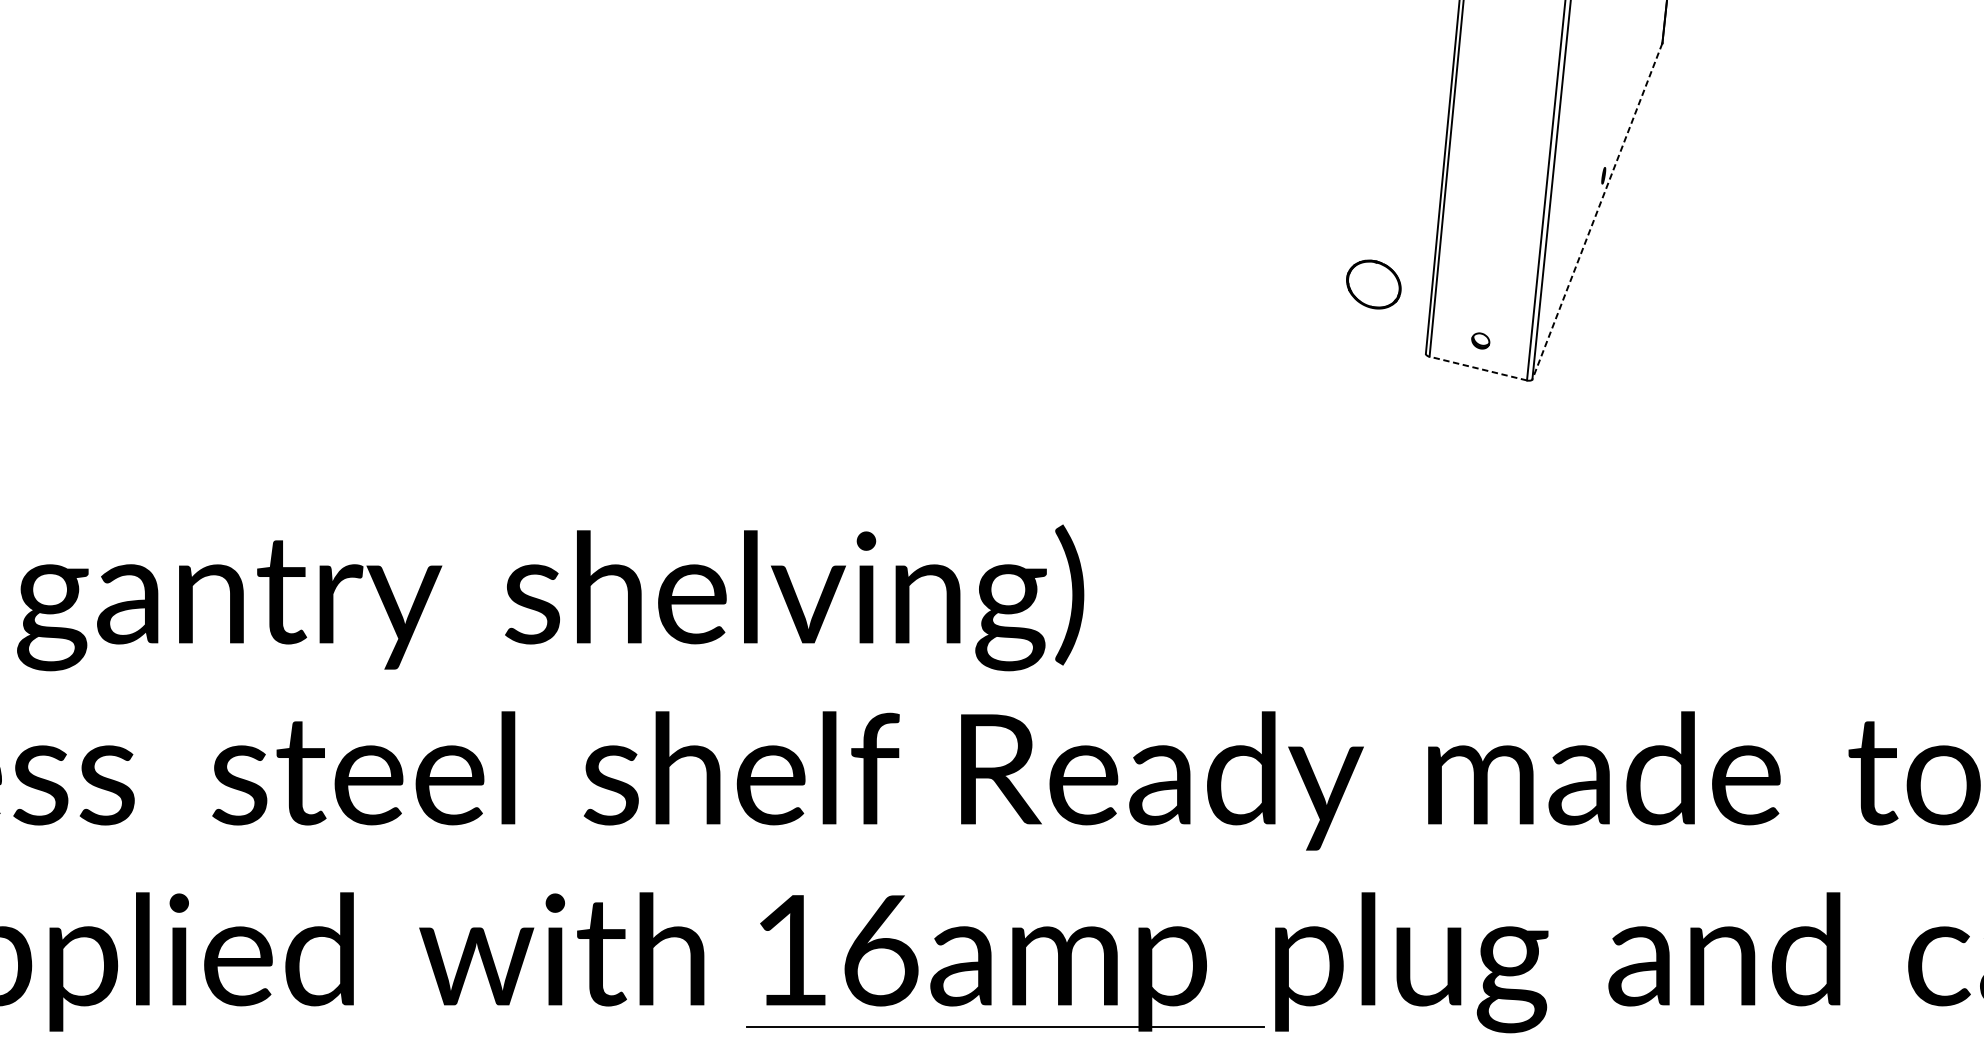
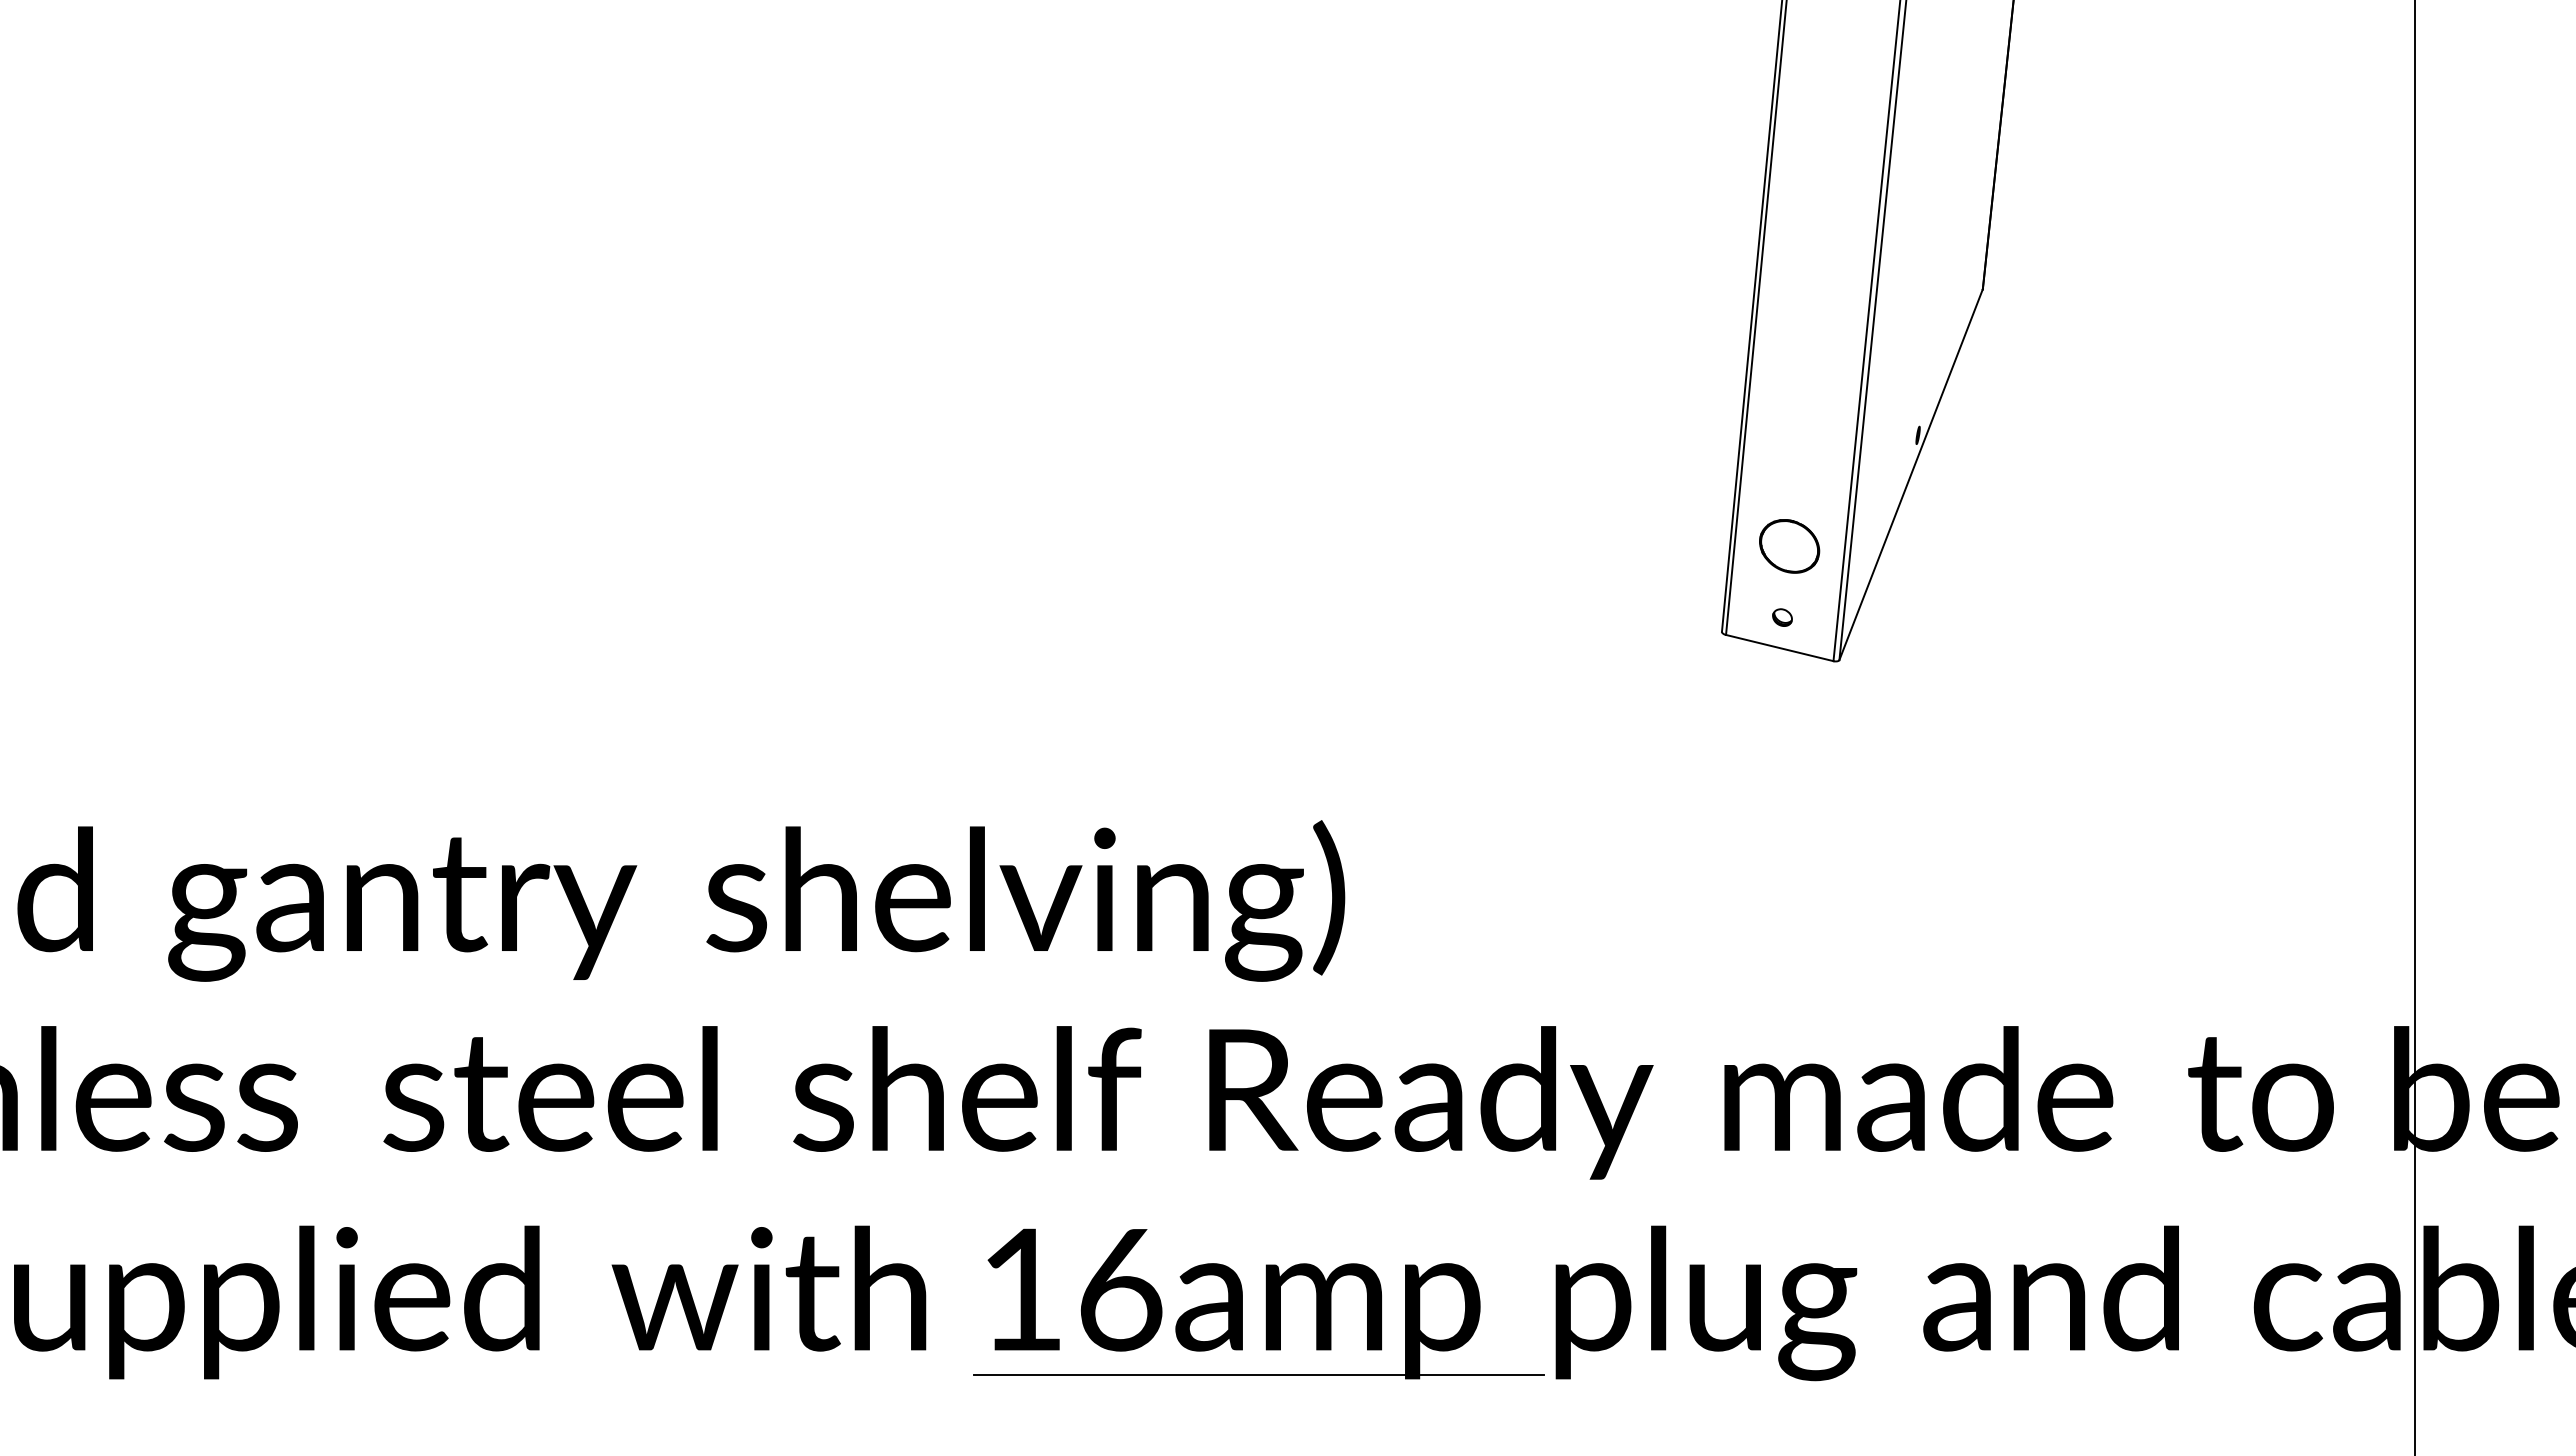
line: (1597, 211) -> (1911, 474), dashed -> solid
part: (1373, 284) -> (1789, 546), moved
line: (1478, 368) -> (1779, 647), dashed -> solid

